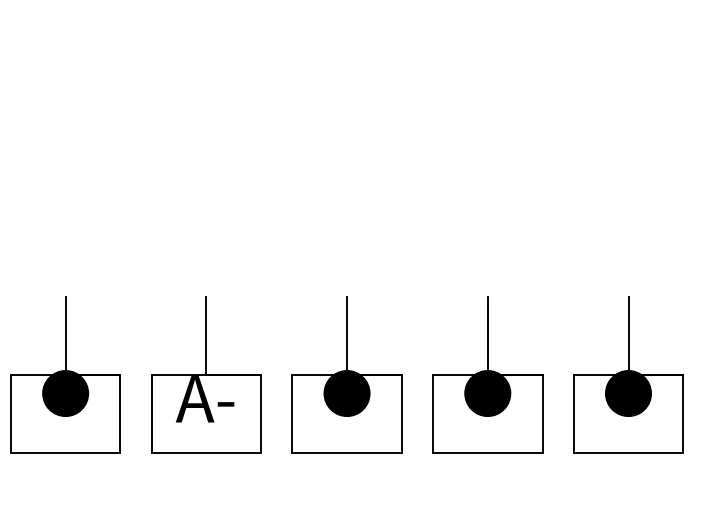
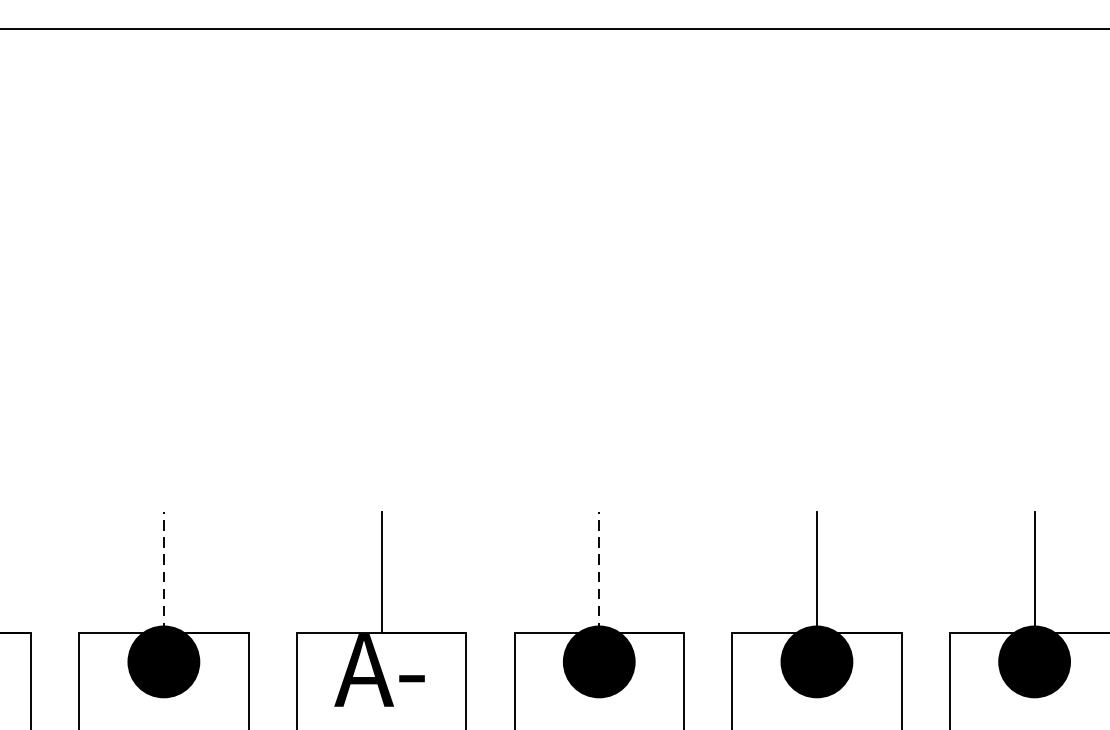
line: (65, 335) -> (163, 572), solid -> dashed
line: (347, 335) -> (599, 572), solid -> dashed

